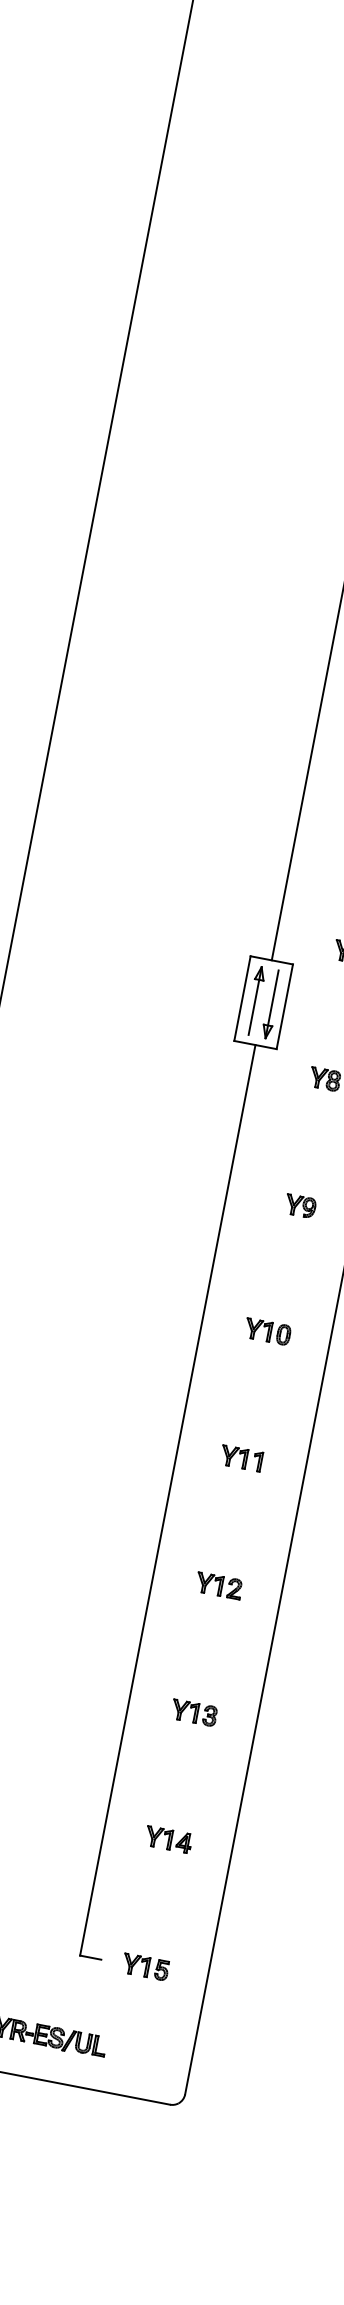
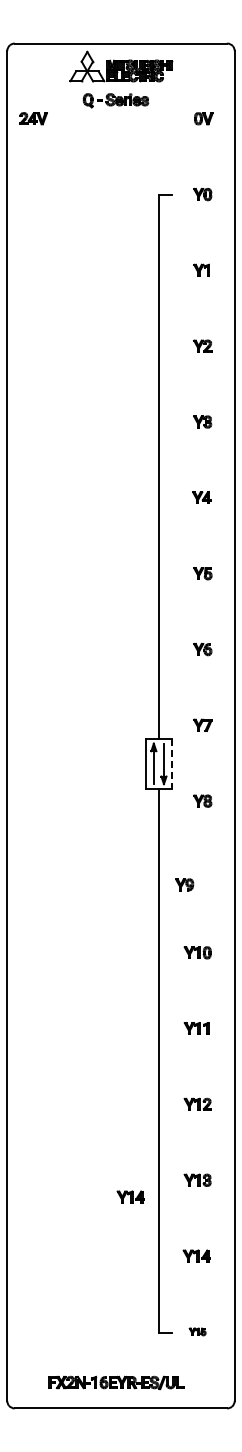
line: (284, 1007) -> (171, 764), solid -> dashed
part: (300, 1205) -> (184, 884), moved
part: (76, 1718) -> (130, 1196), added
part: (145, 1966) -> (197, 1331), size x0.6

